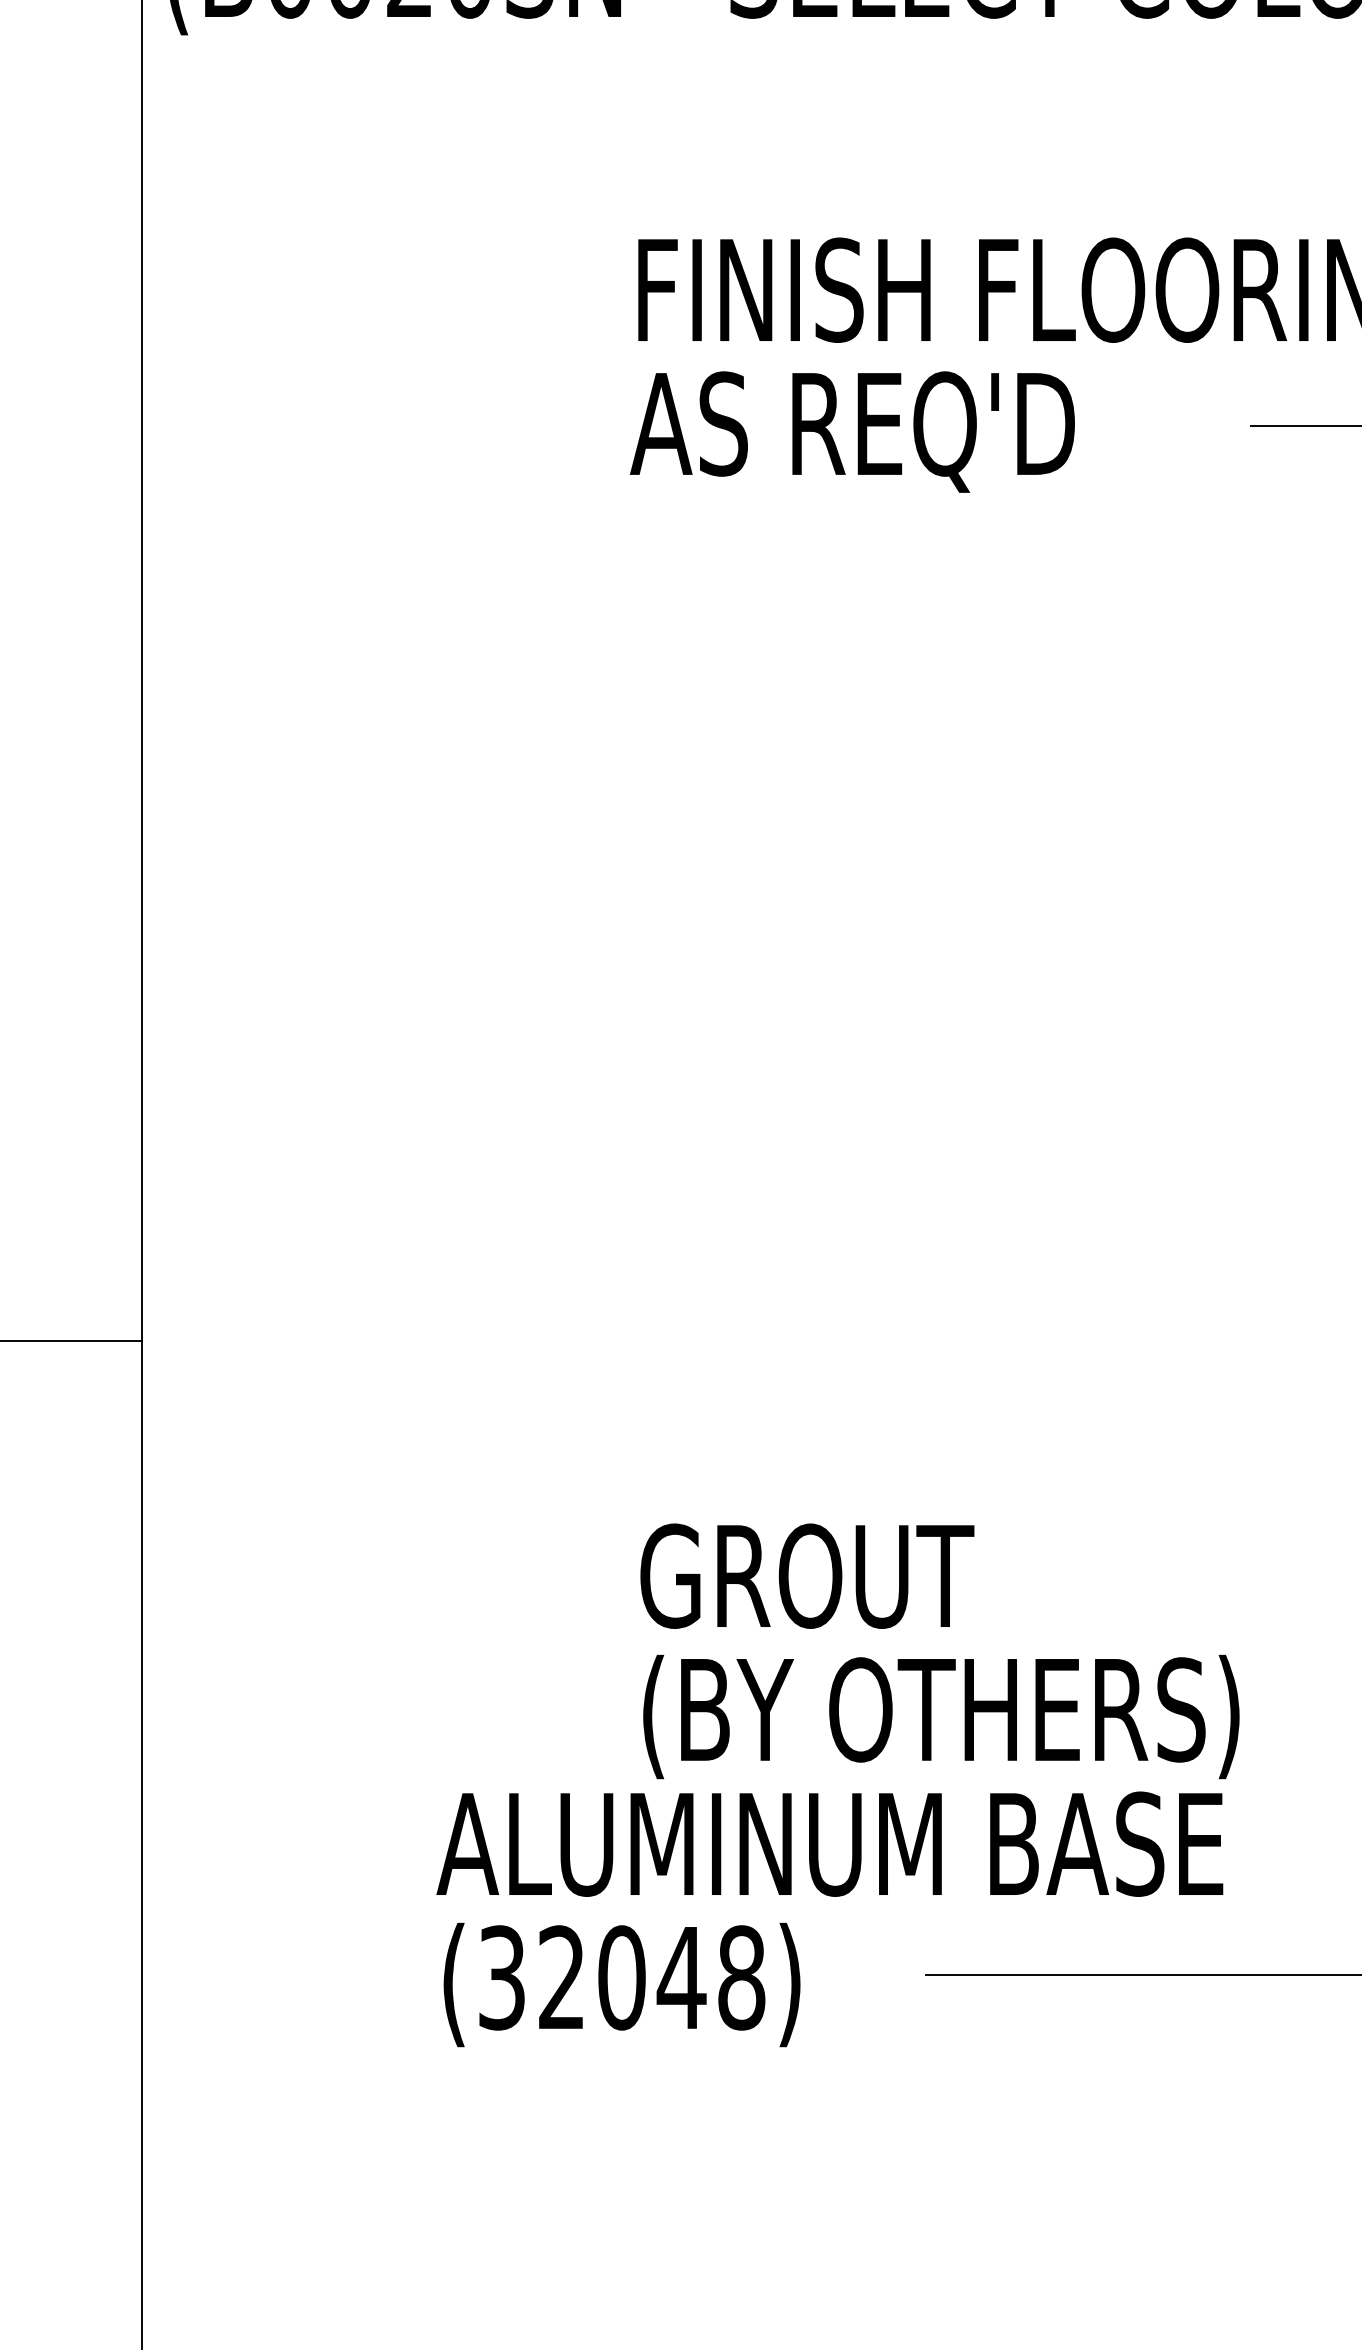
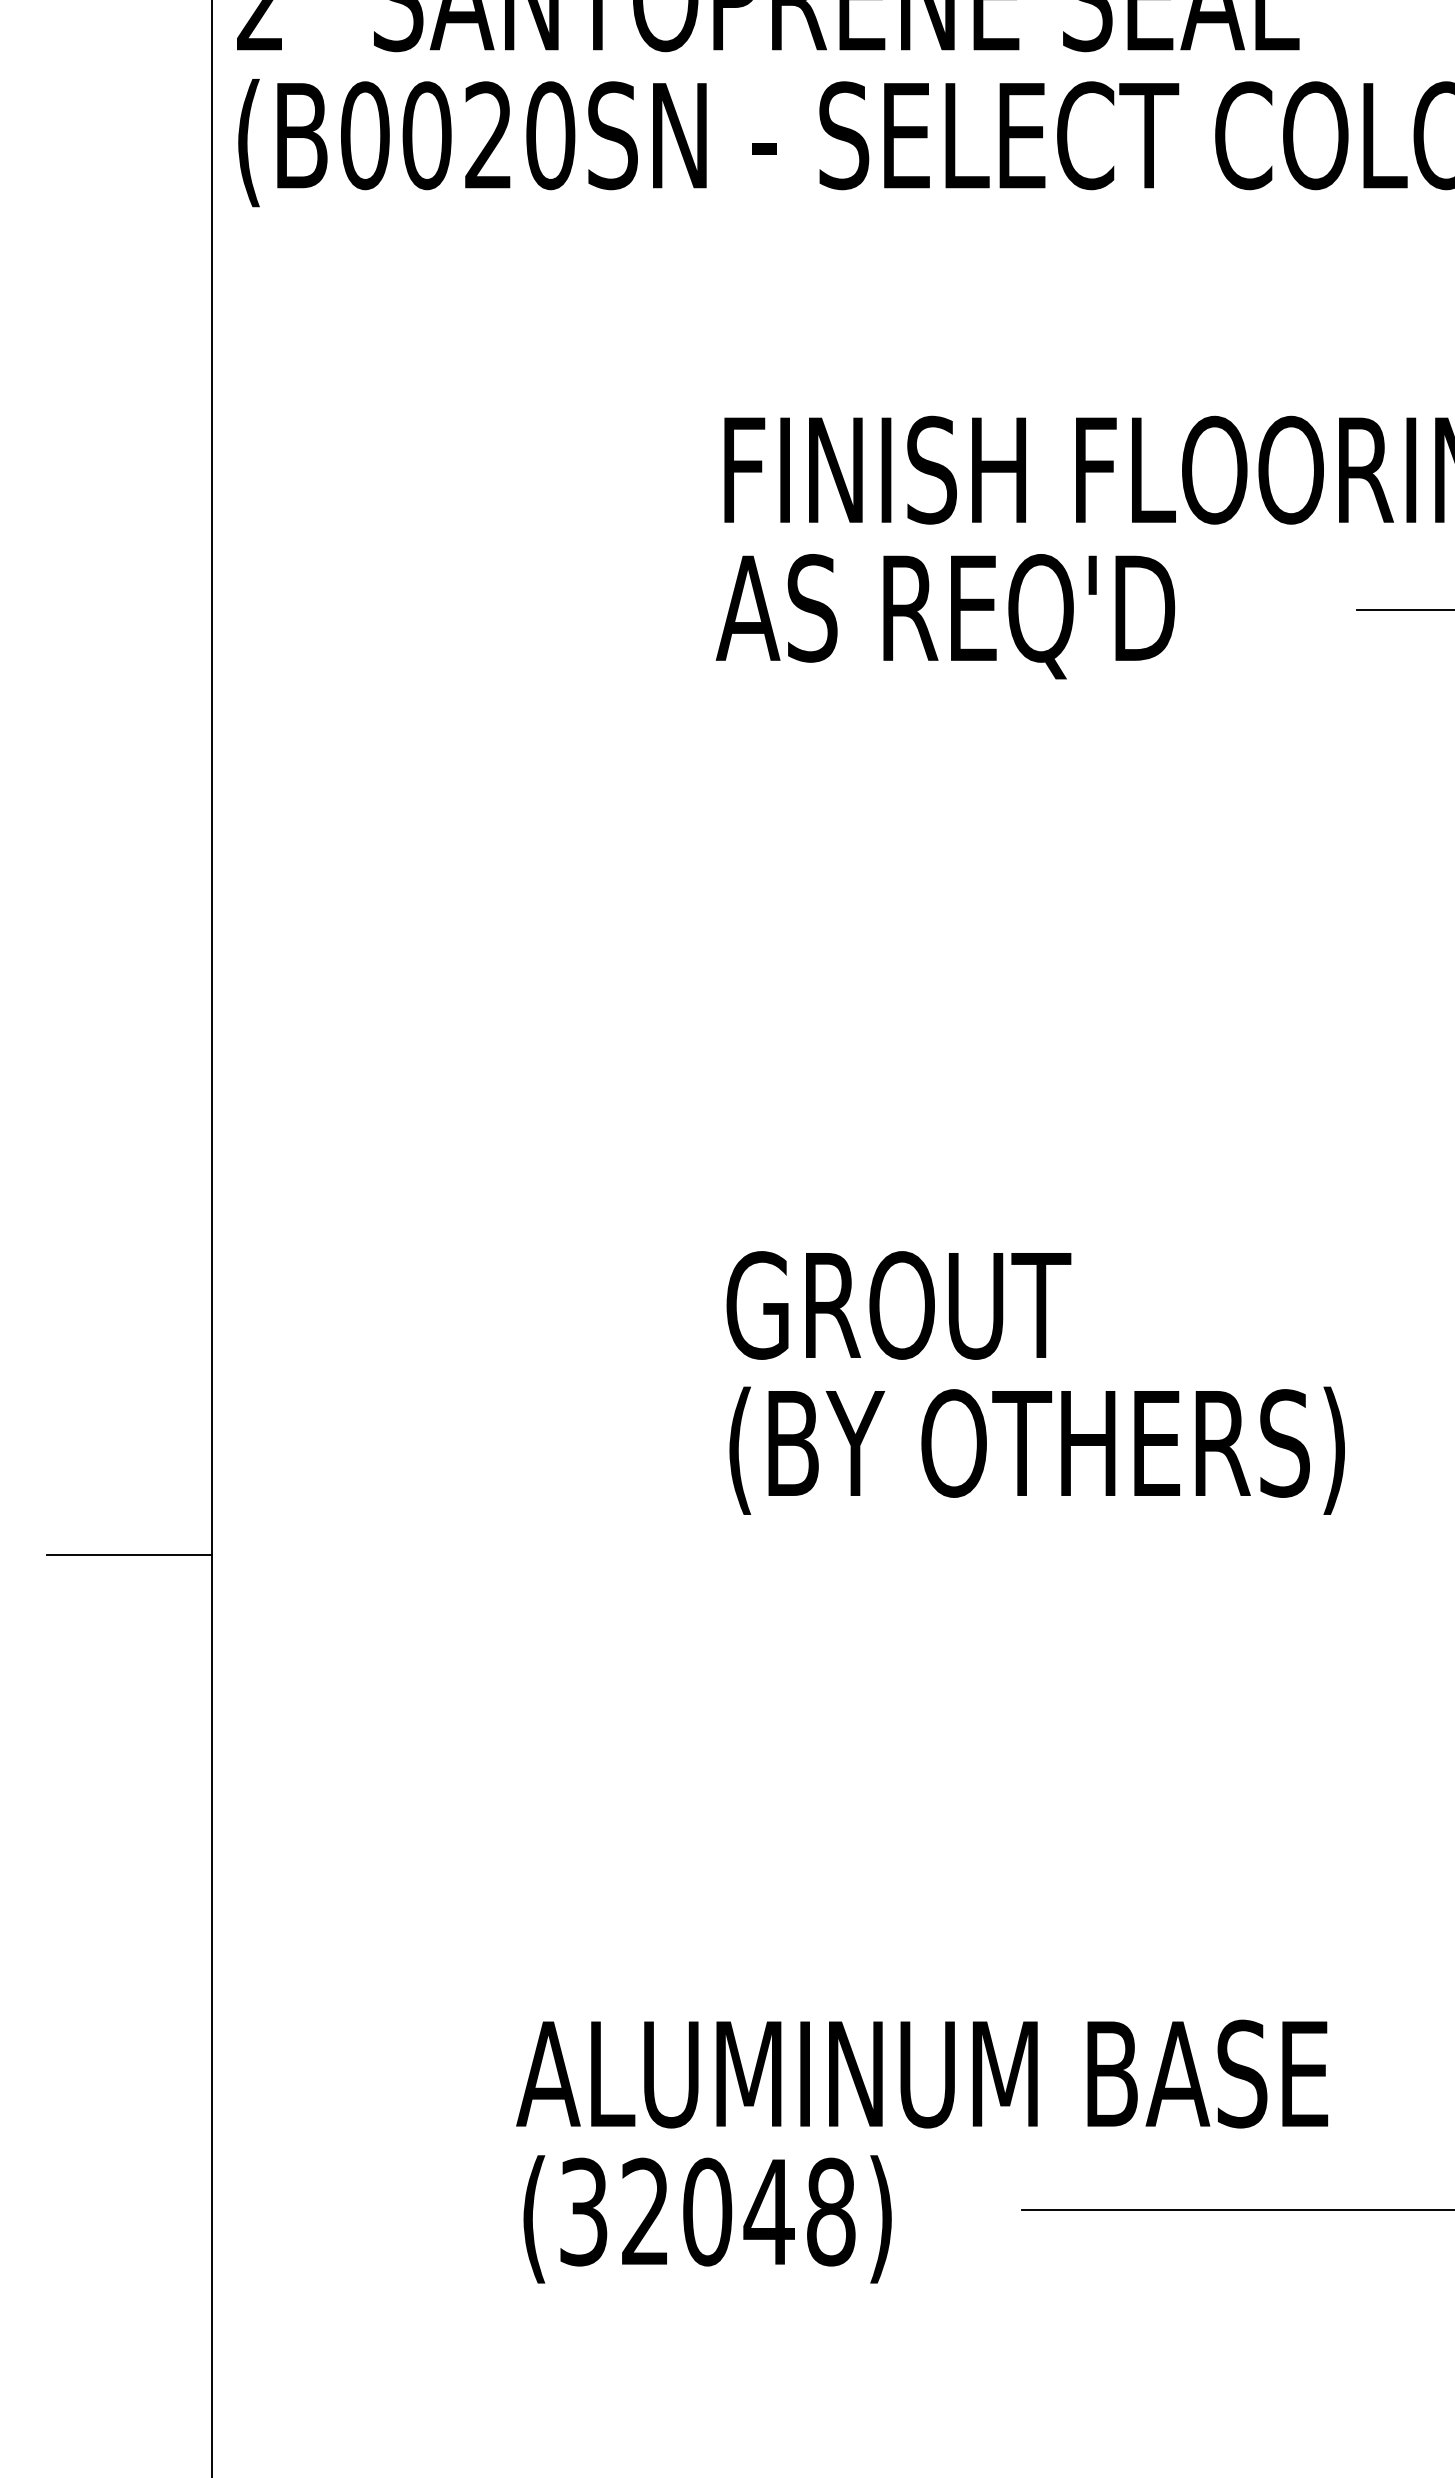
text: (939, 1650) -> (1035, 1382), moved

